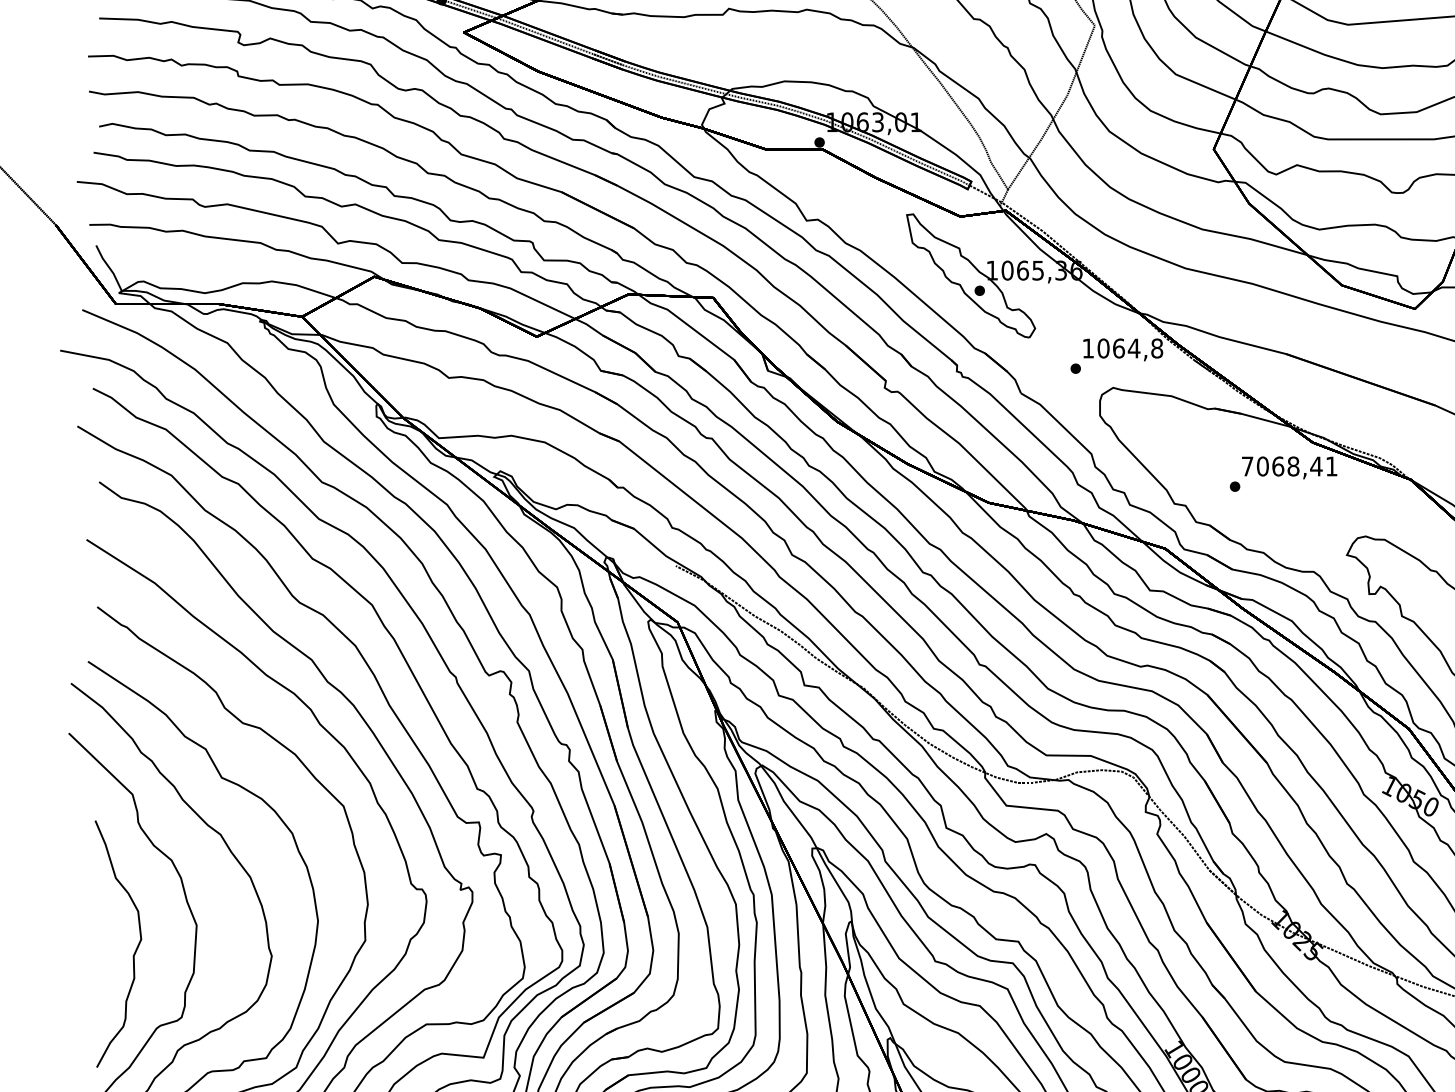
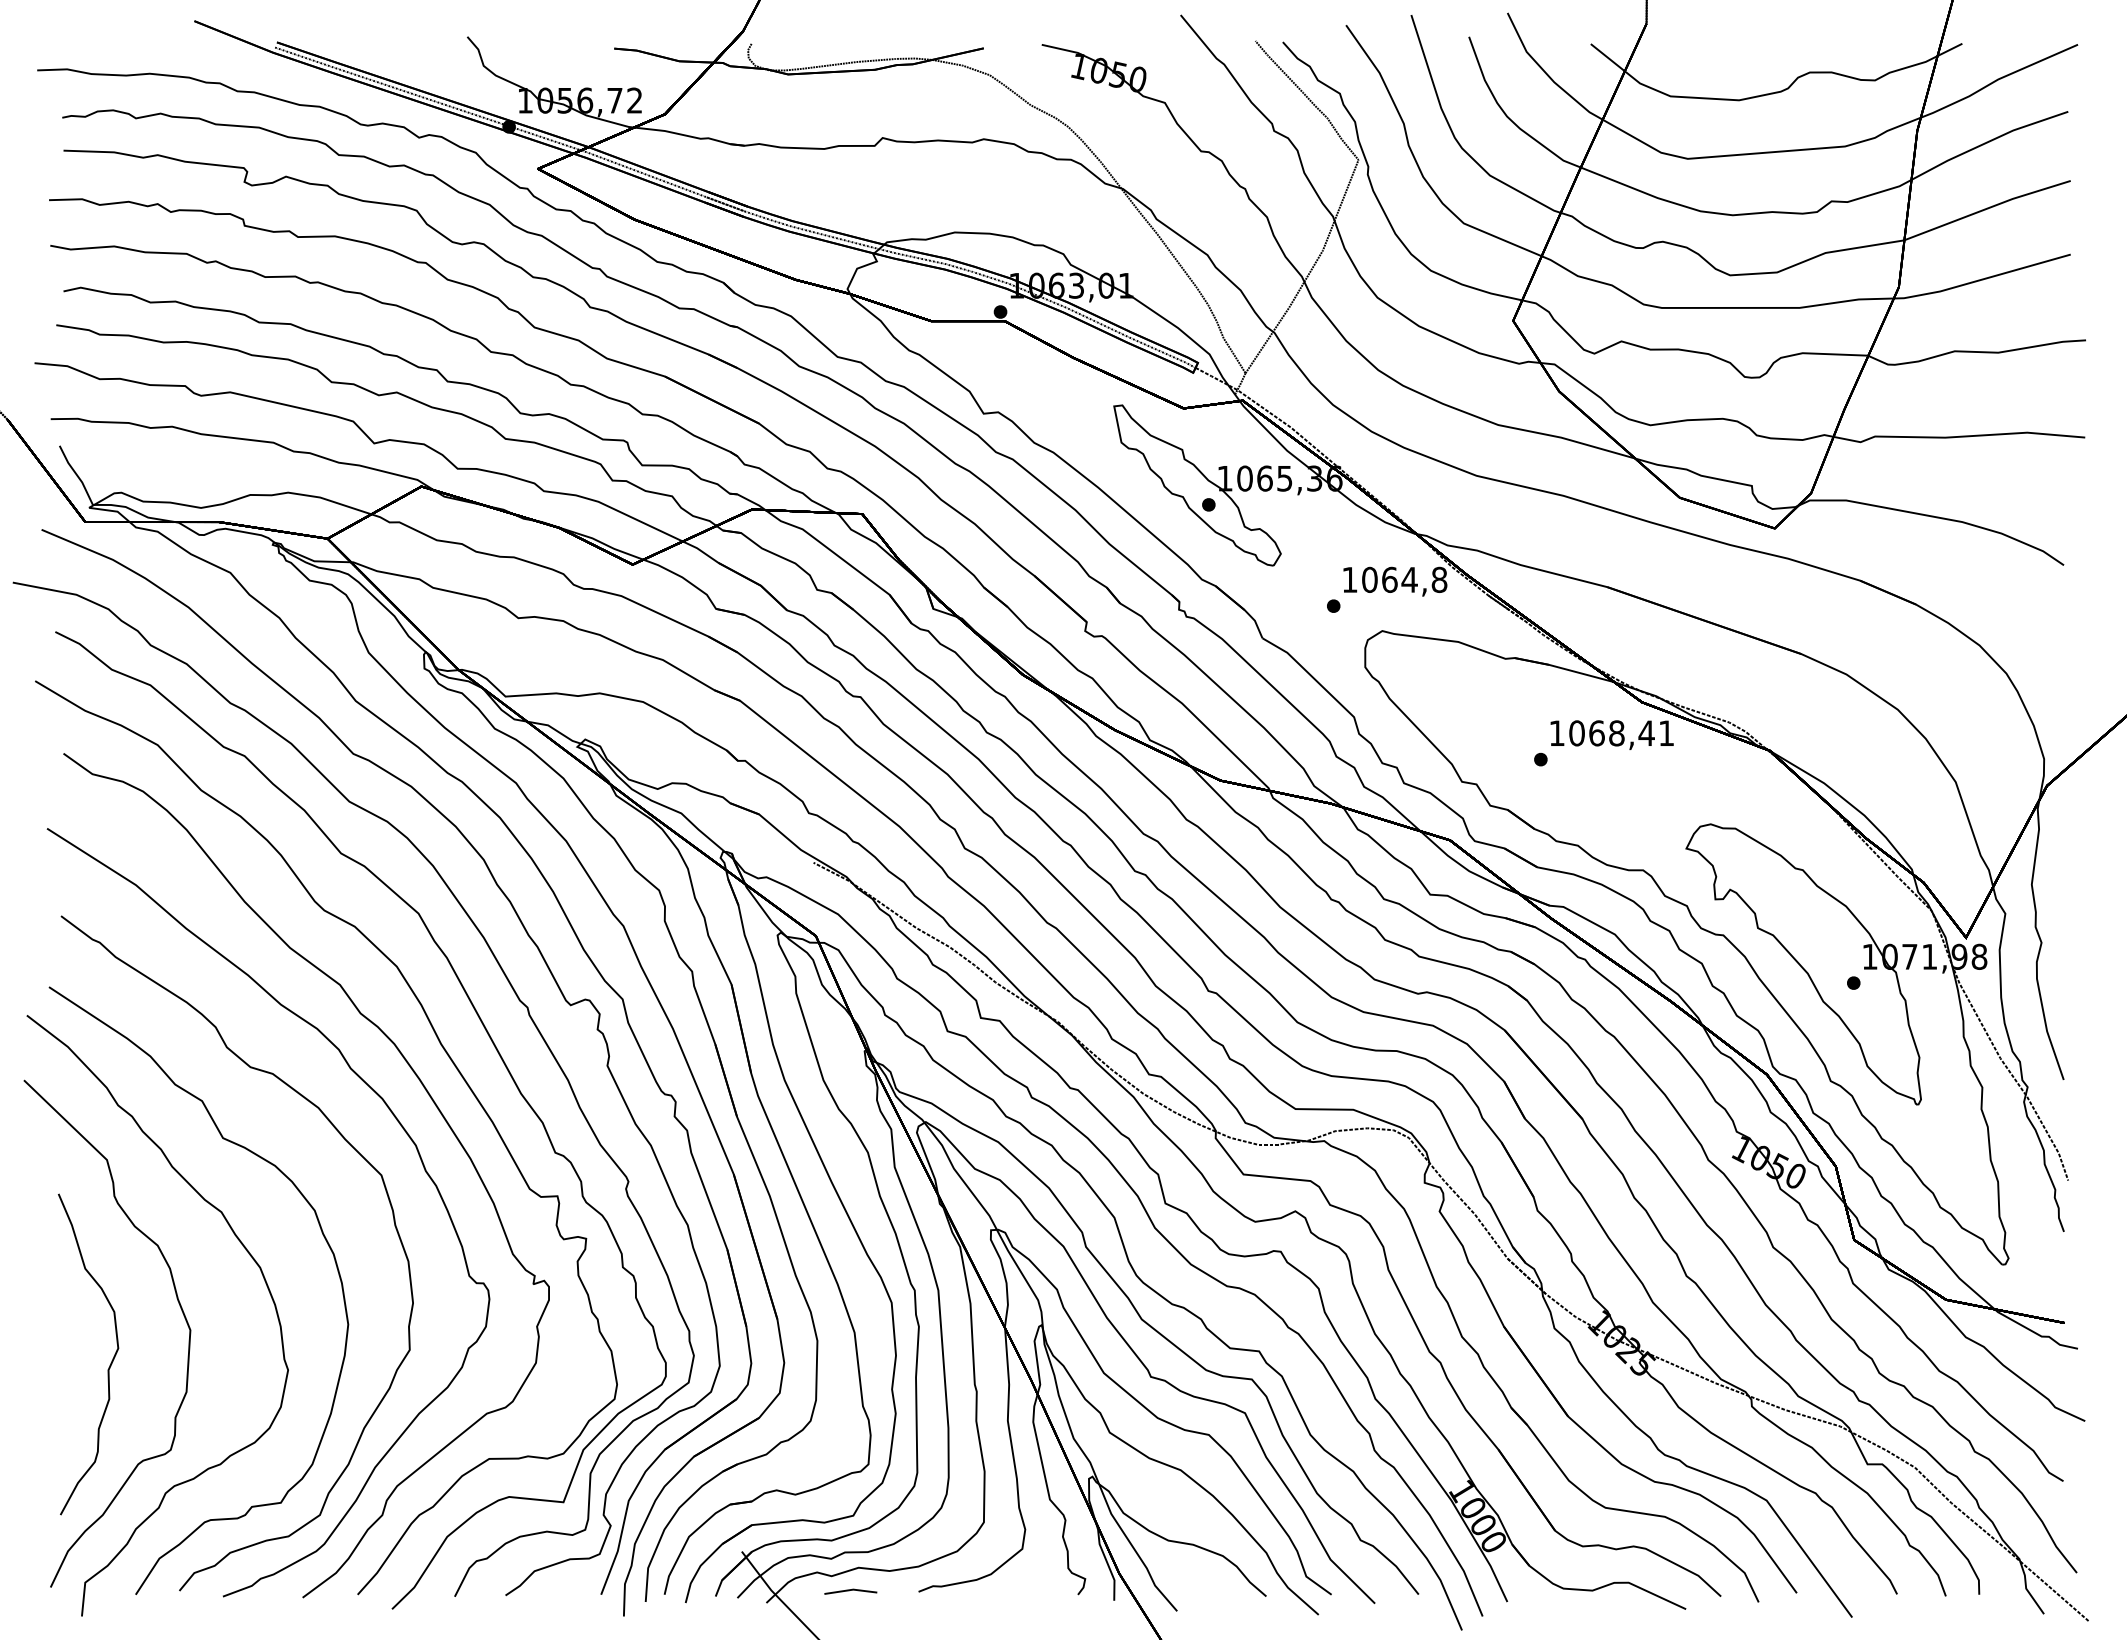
text: (1247, 465) -> (1556, 732), 7068,41 -> 1068,41

